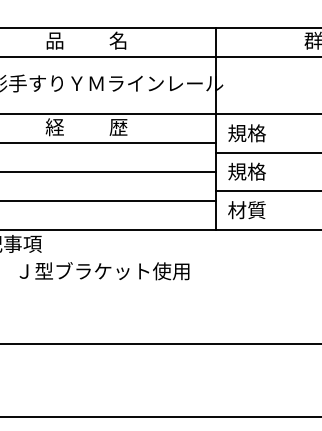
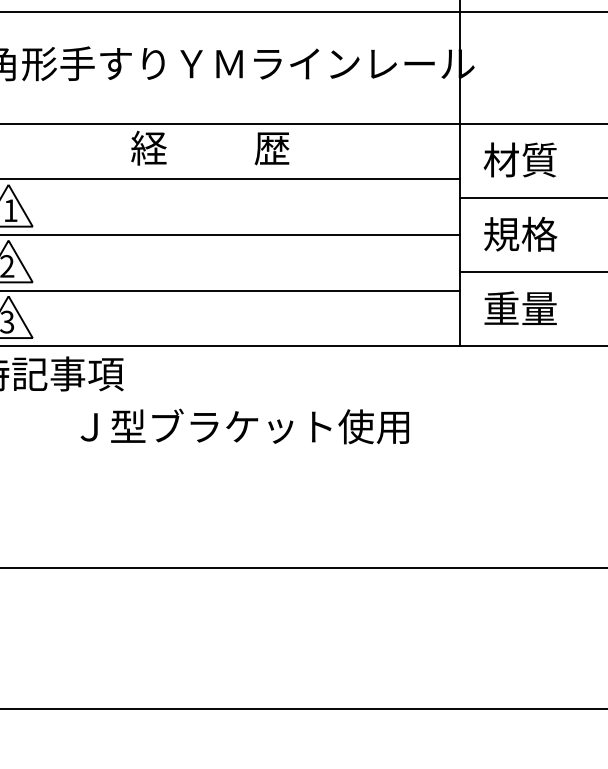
text: (246, 133) -> (519, 160), 規格 -> 材質
text: (246, 210) -> (519, 309), 材質 -> 重量

